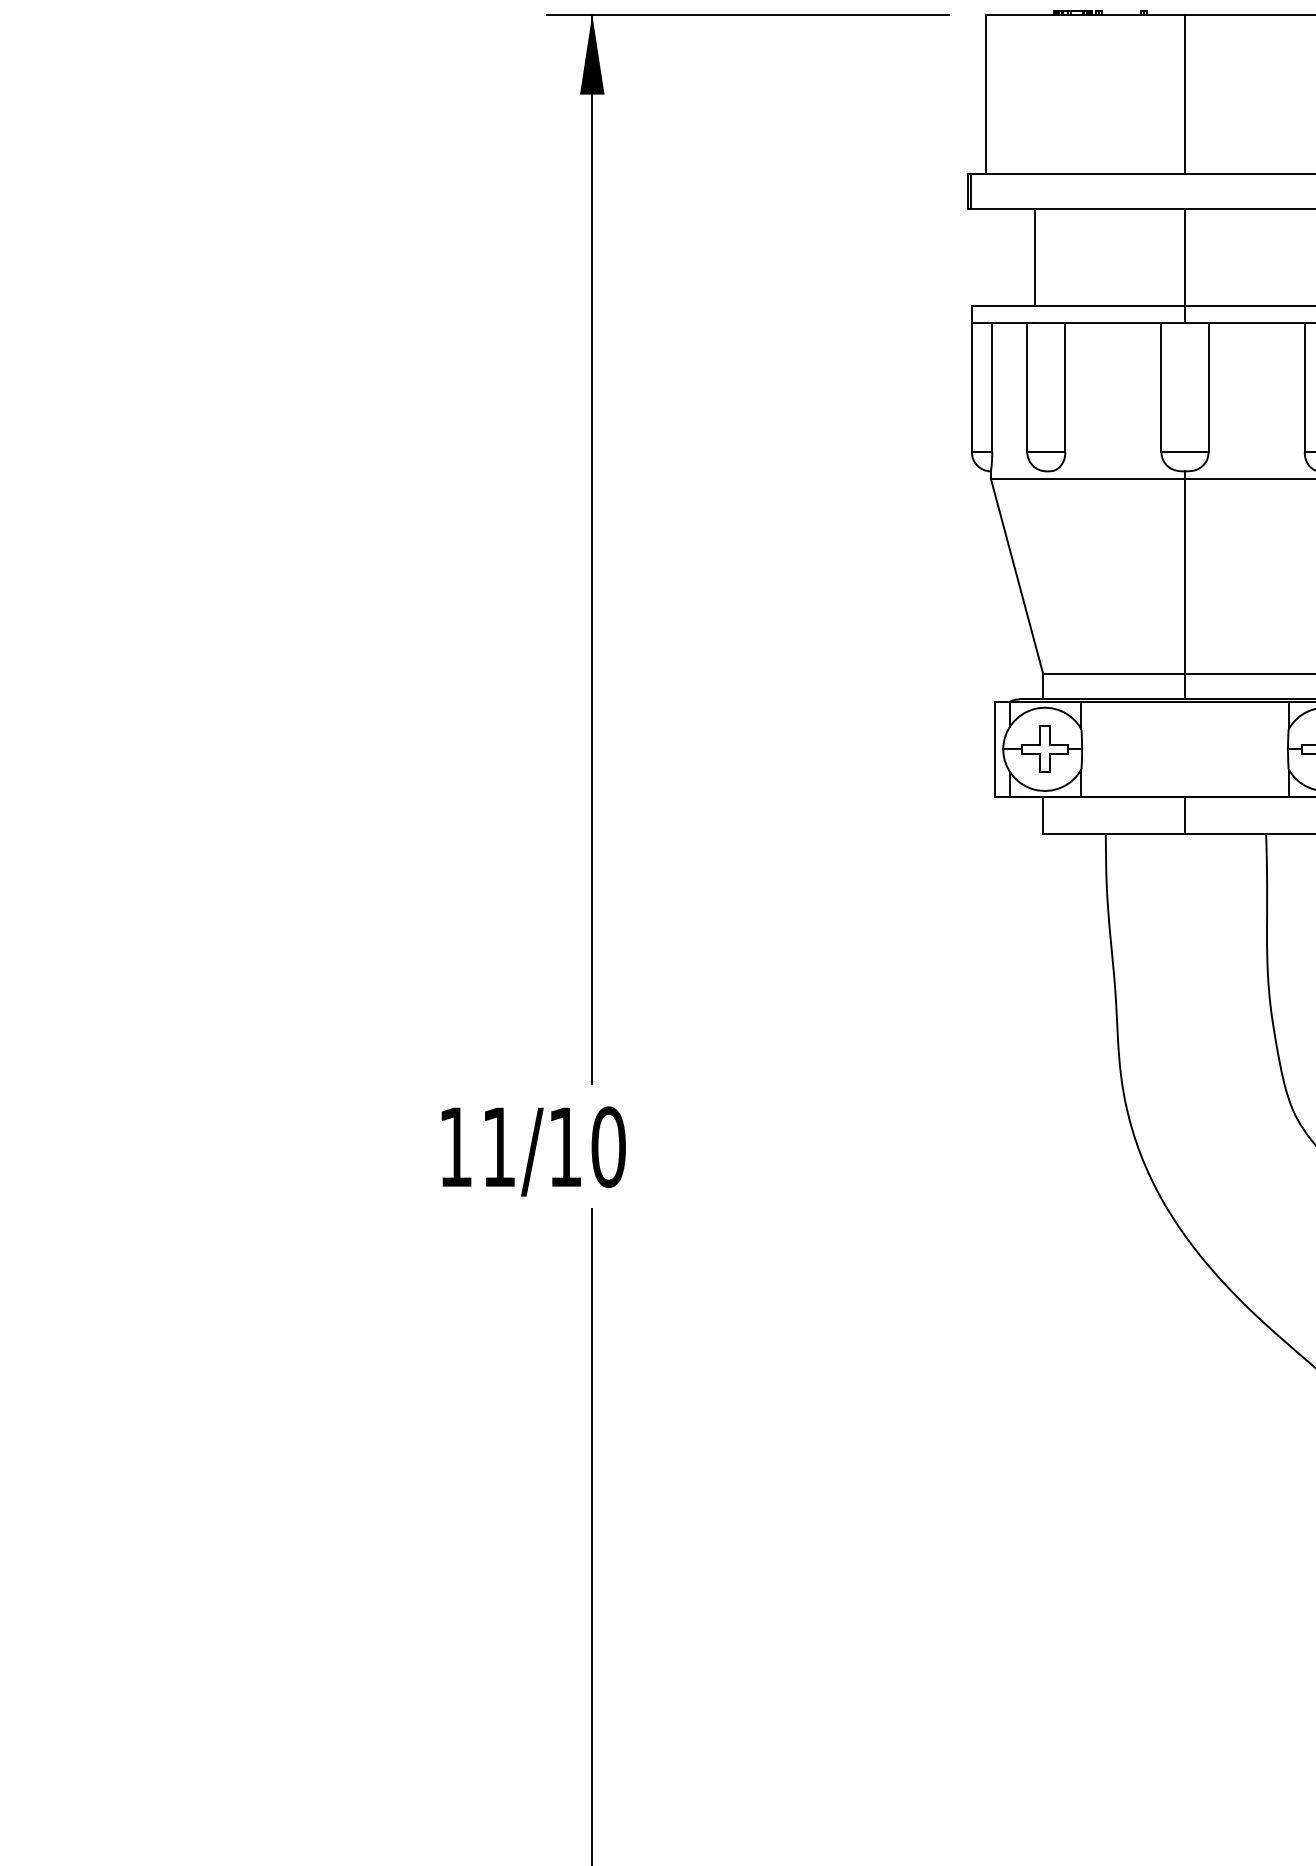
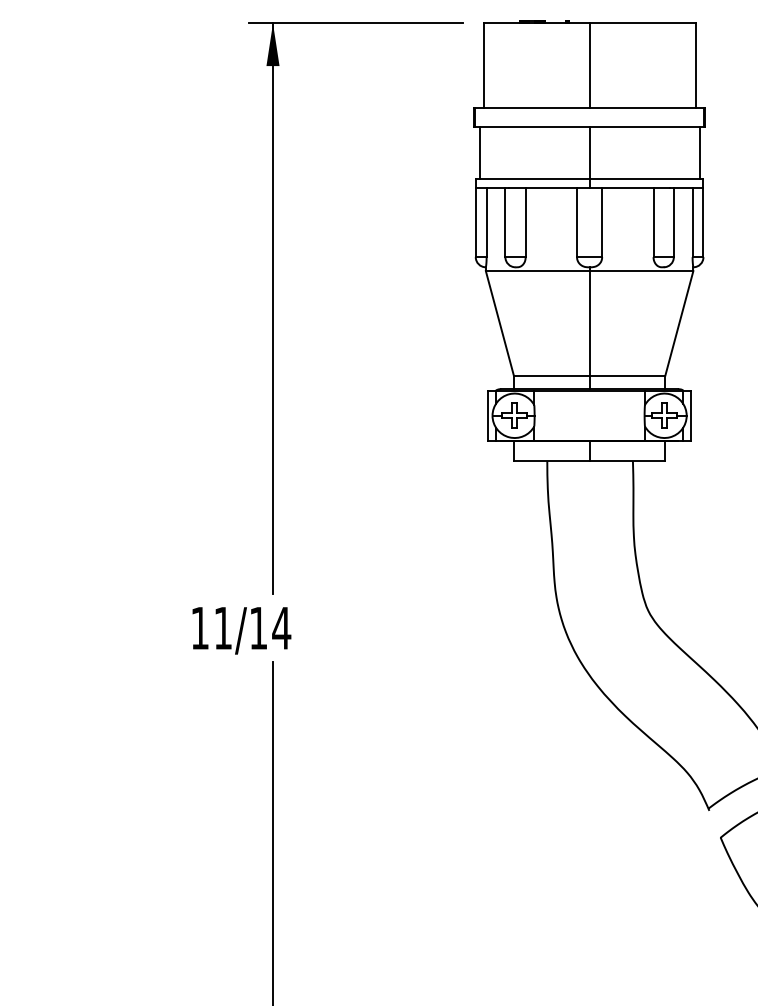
line: (1035, 258) -> (479, 153), moved
text: (608, 1147) -> (281, 628), 11/10 -> 11/14

